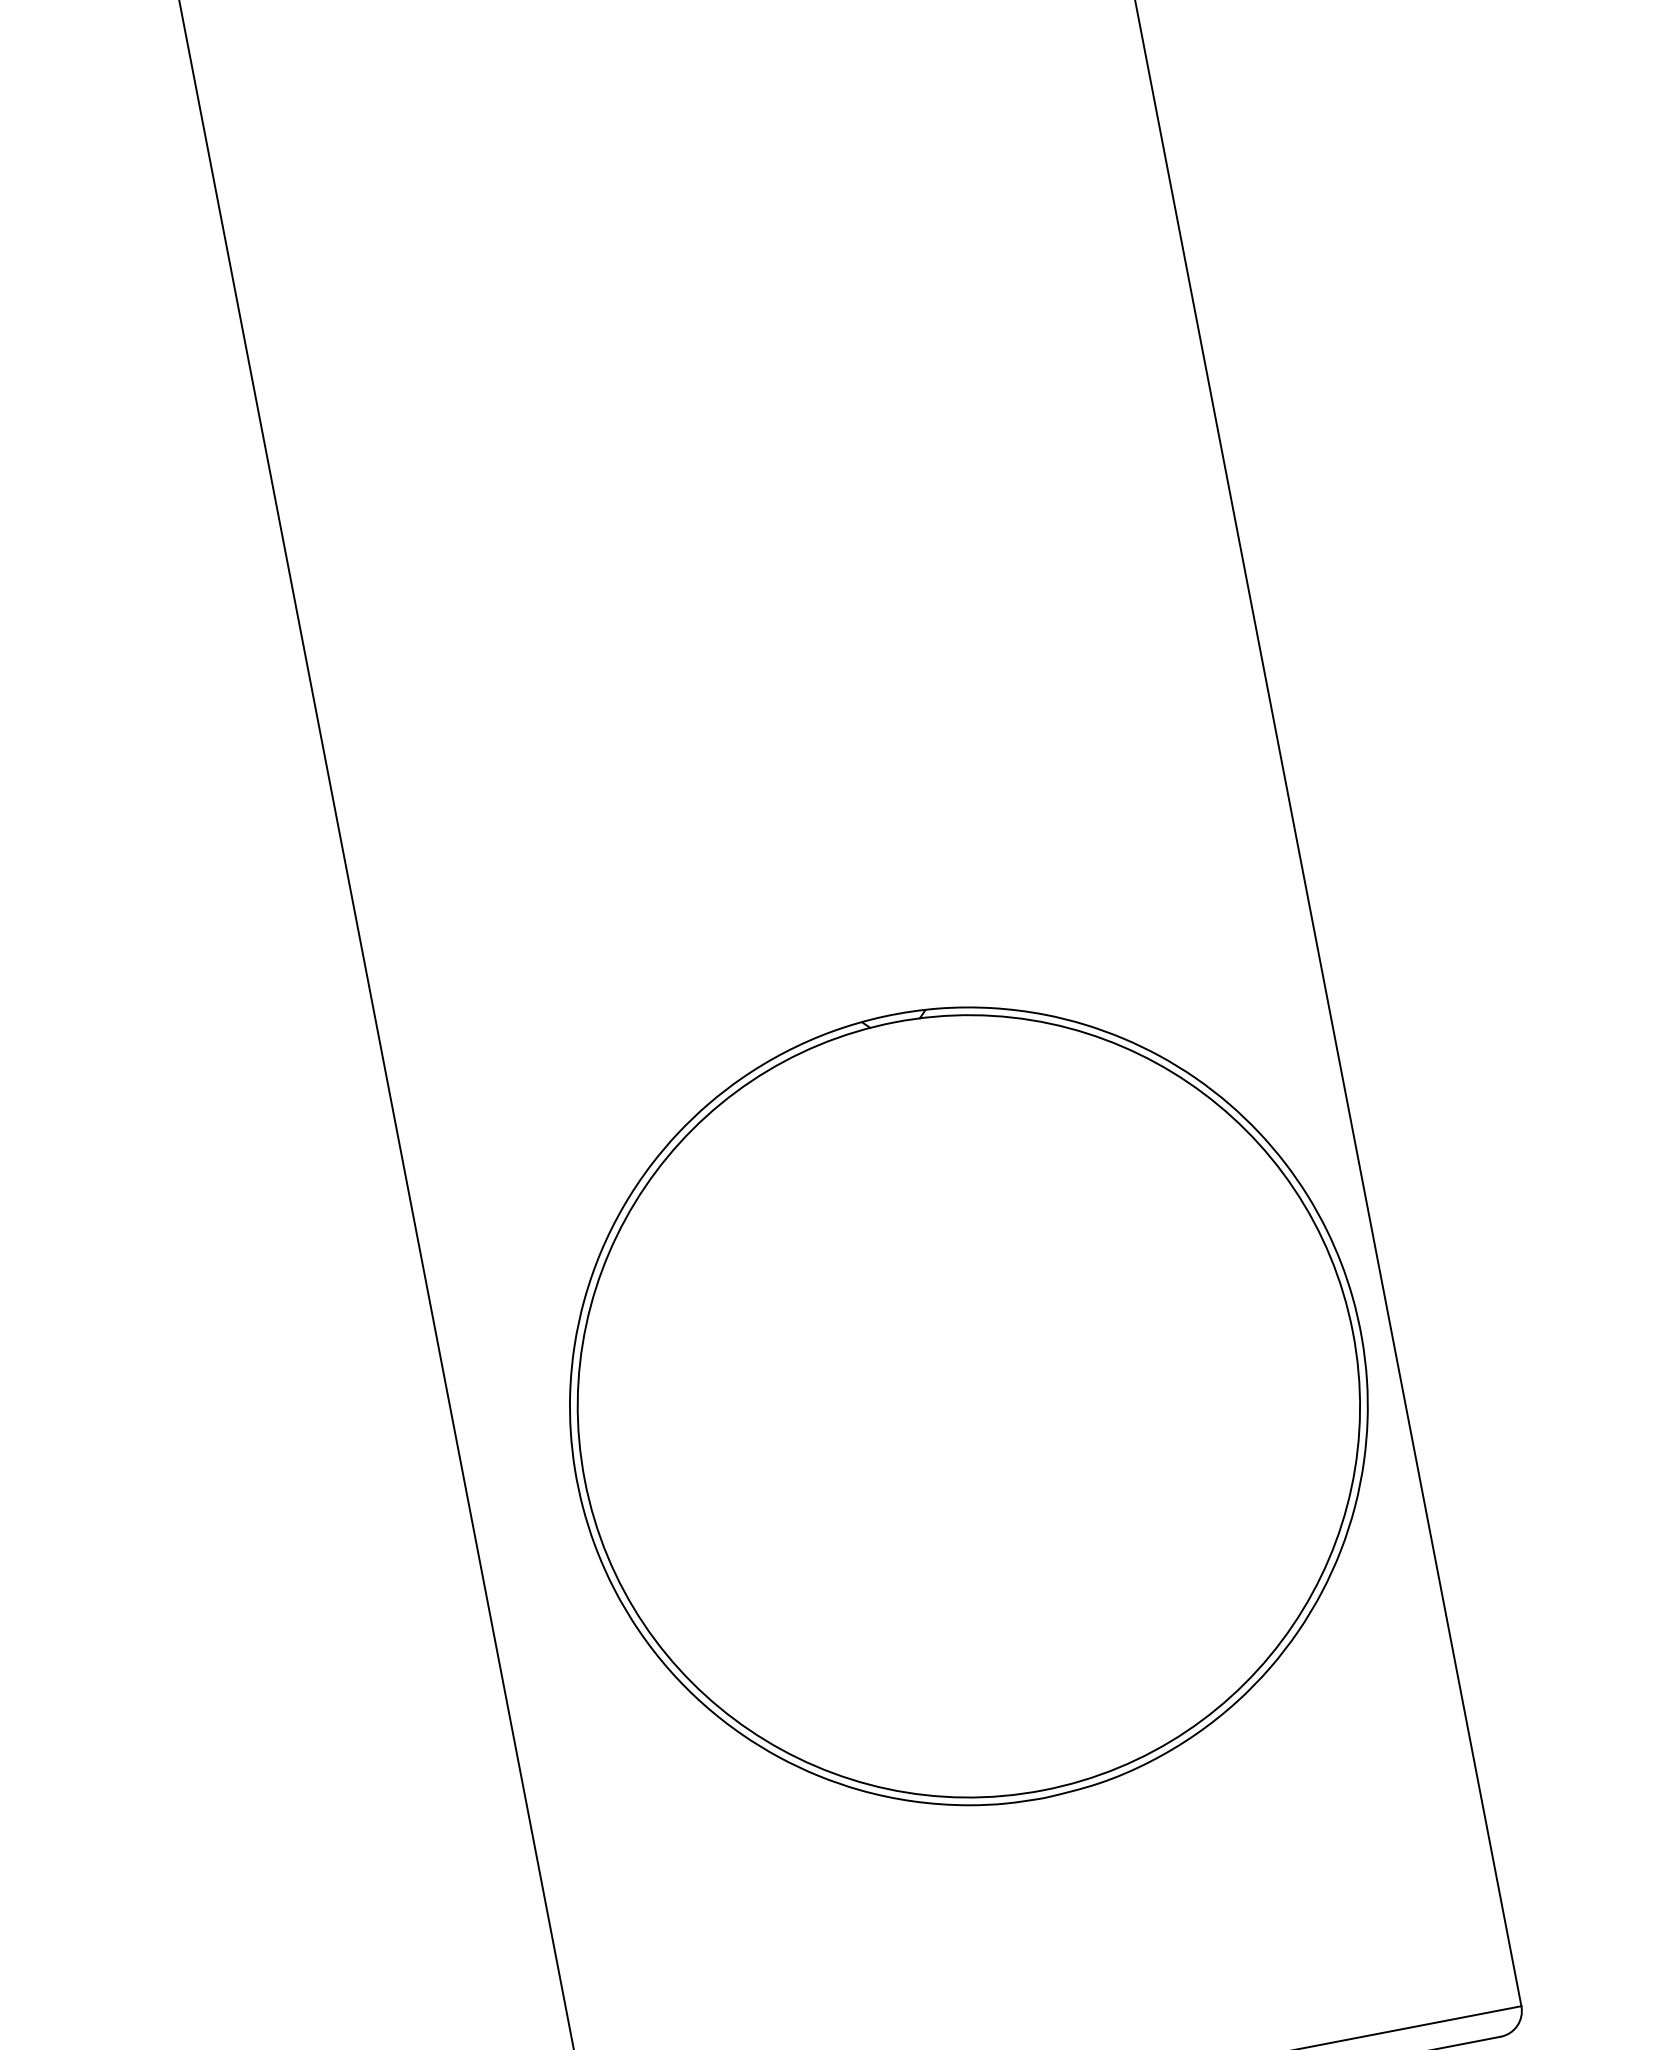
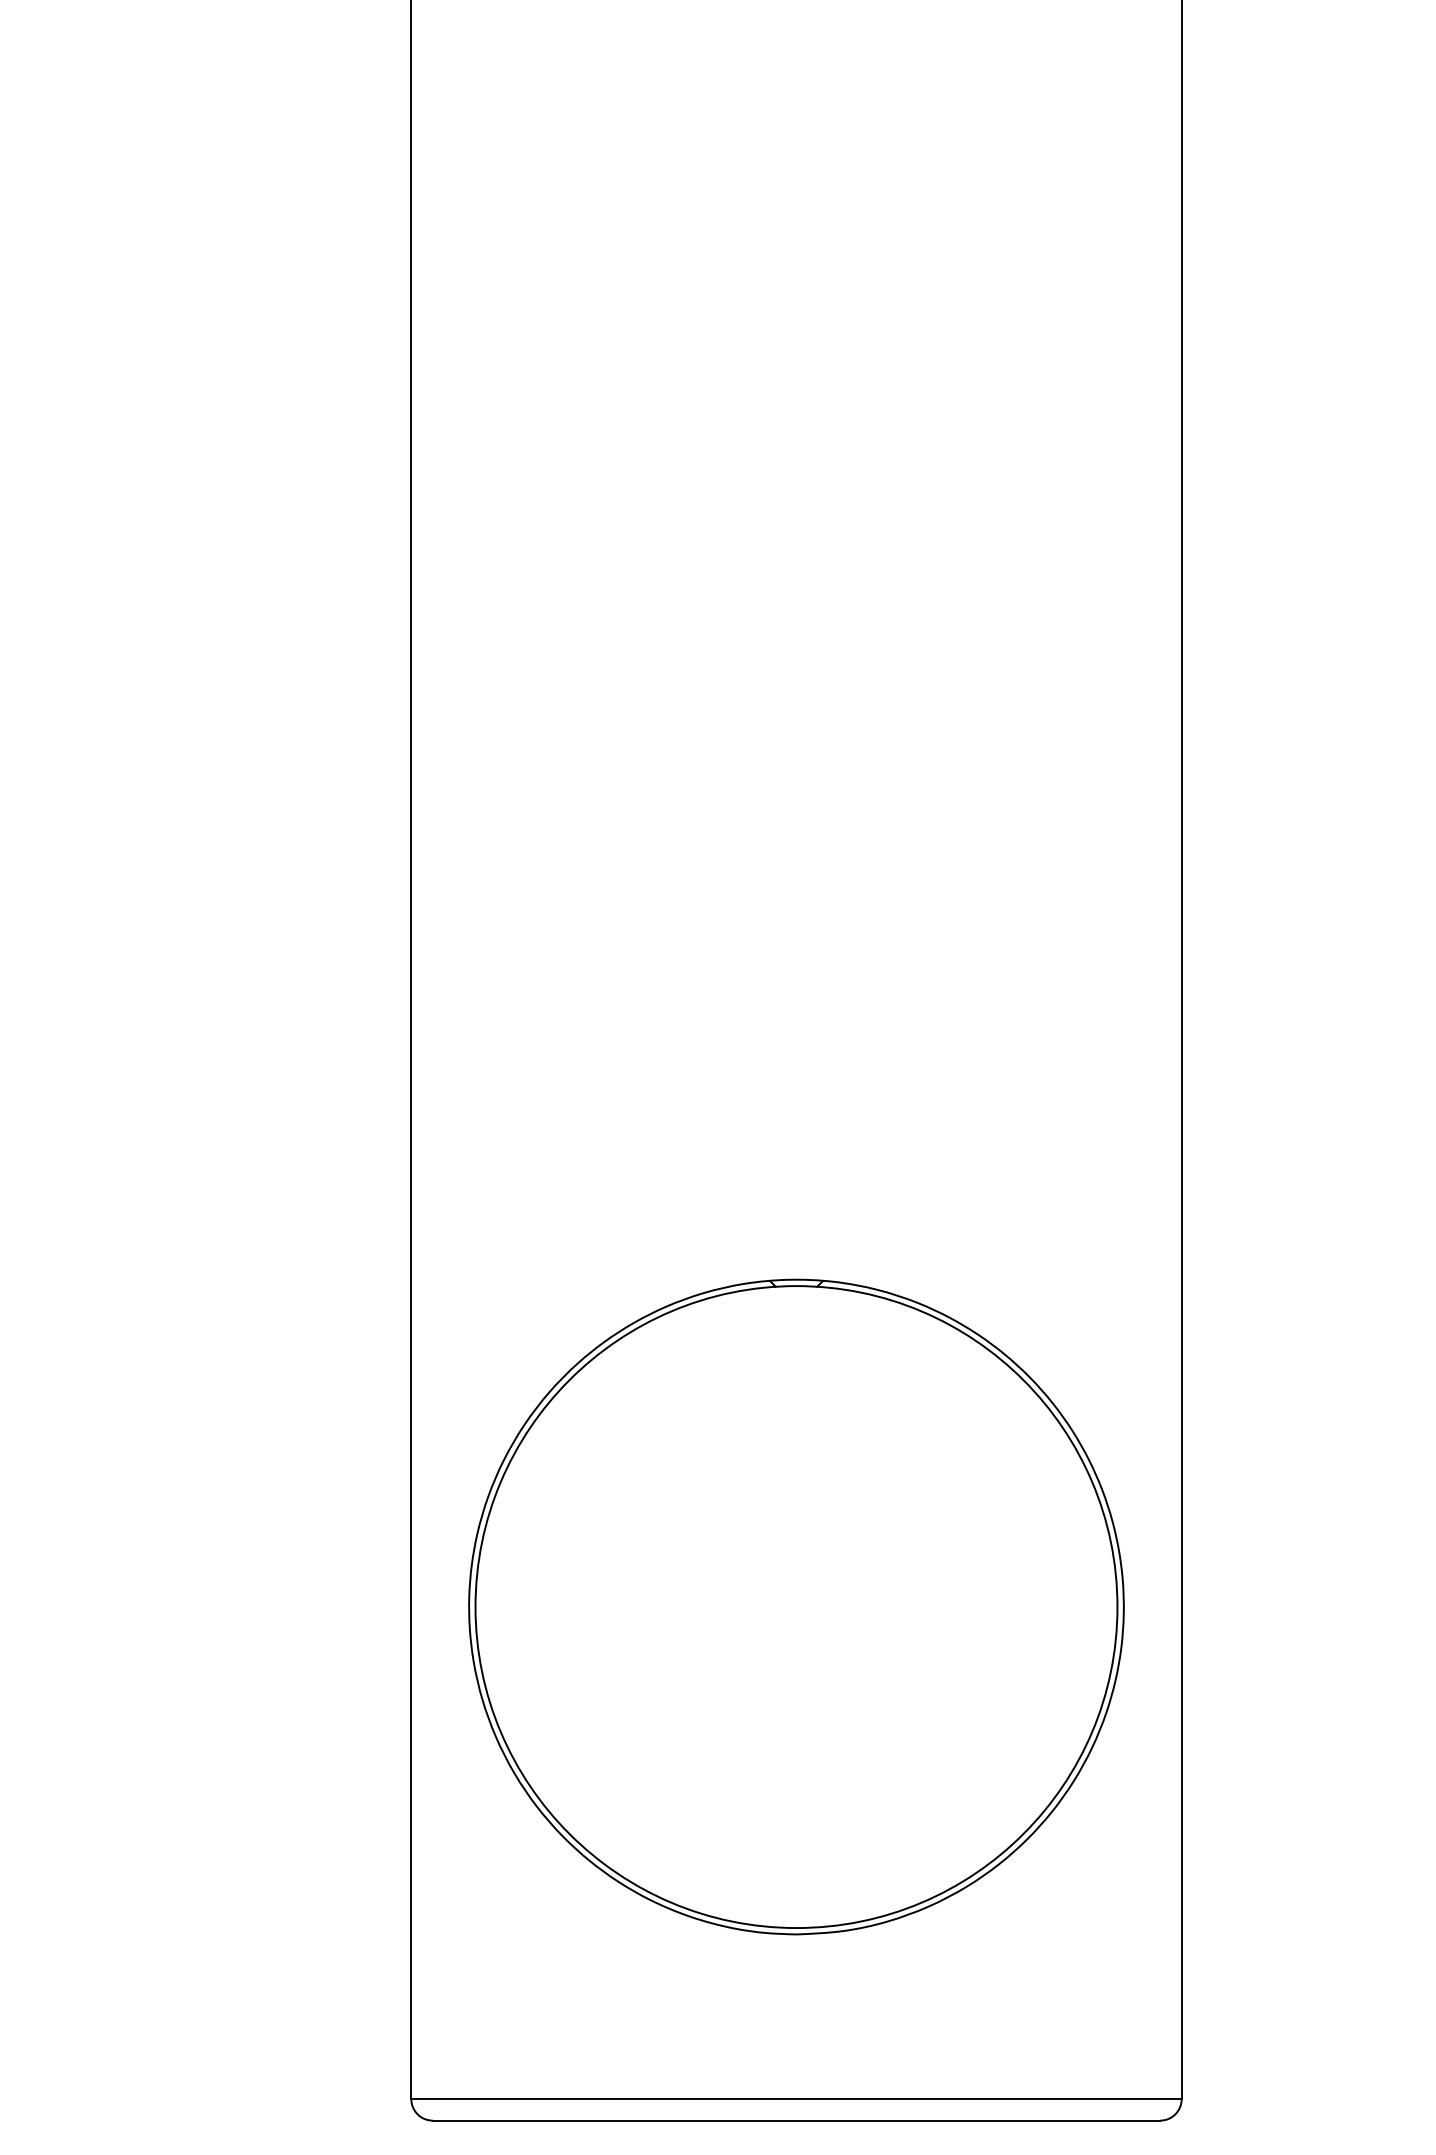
part: (968, 1405) -> (796, 1606), moved

